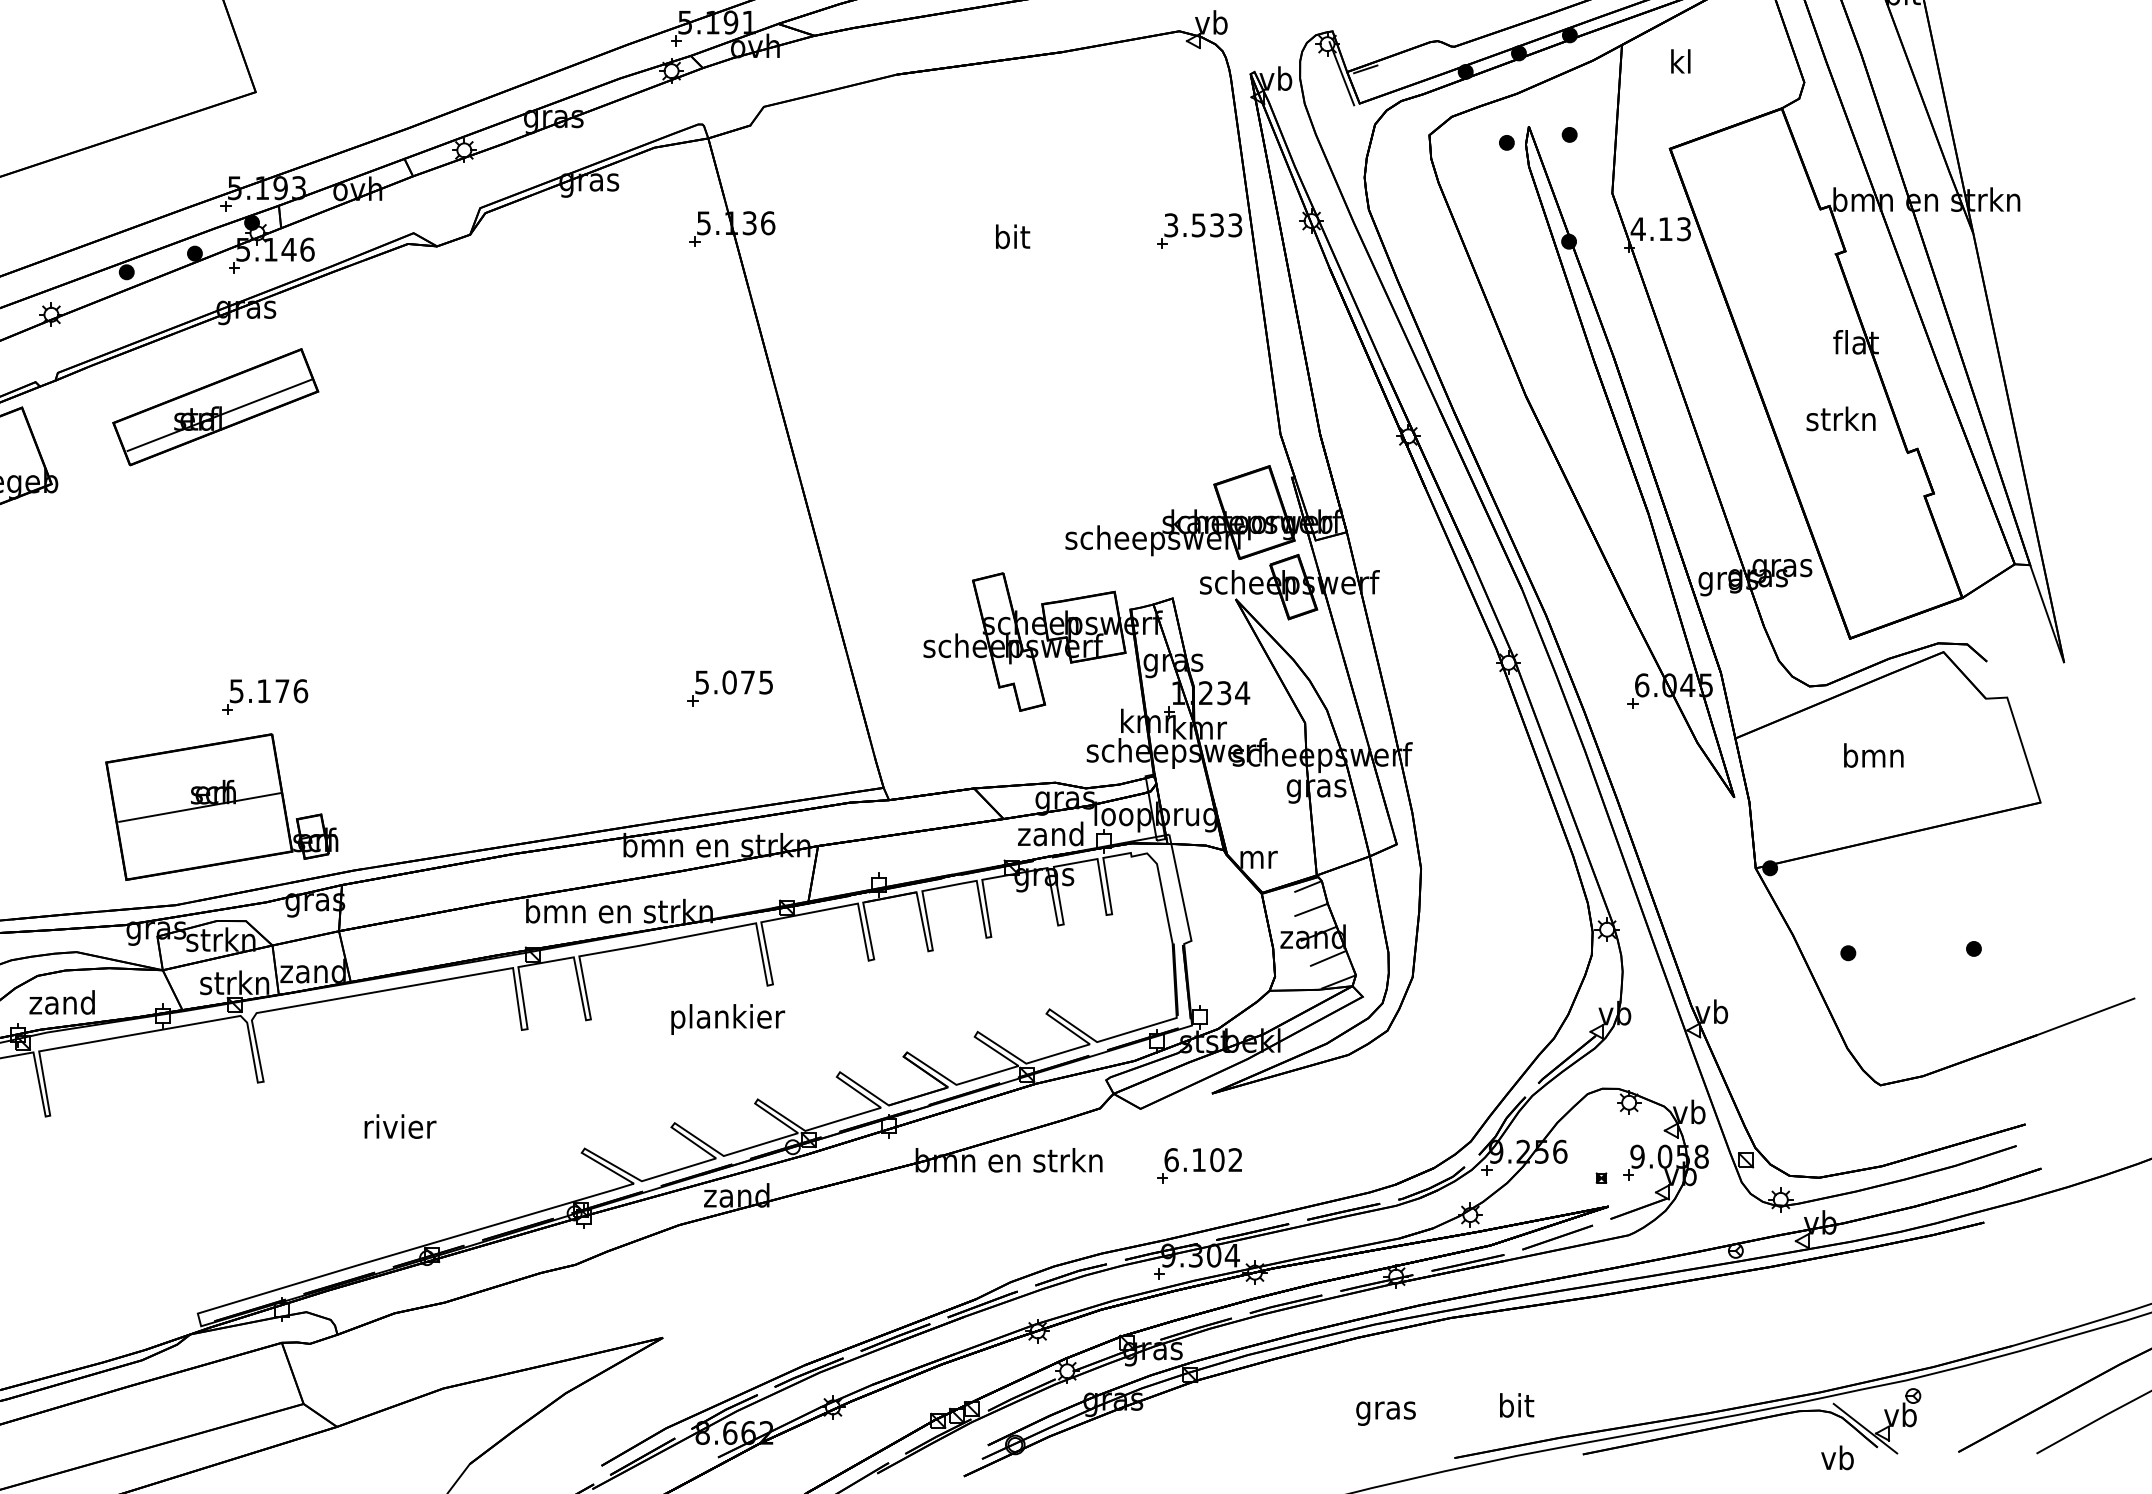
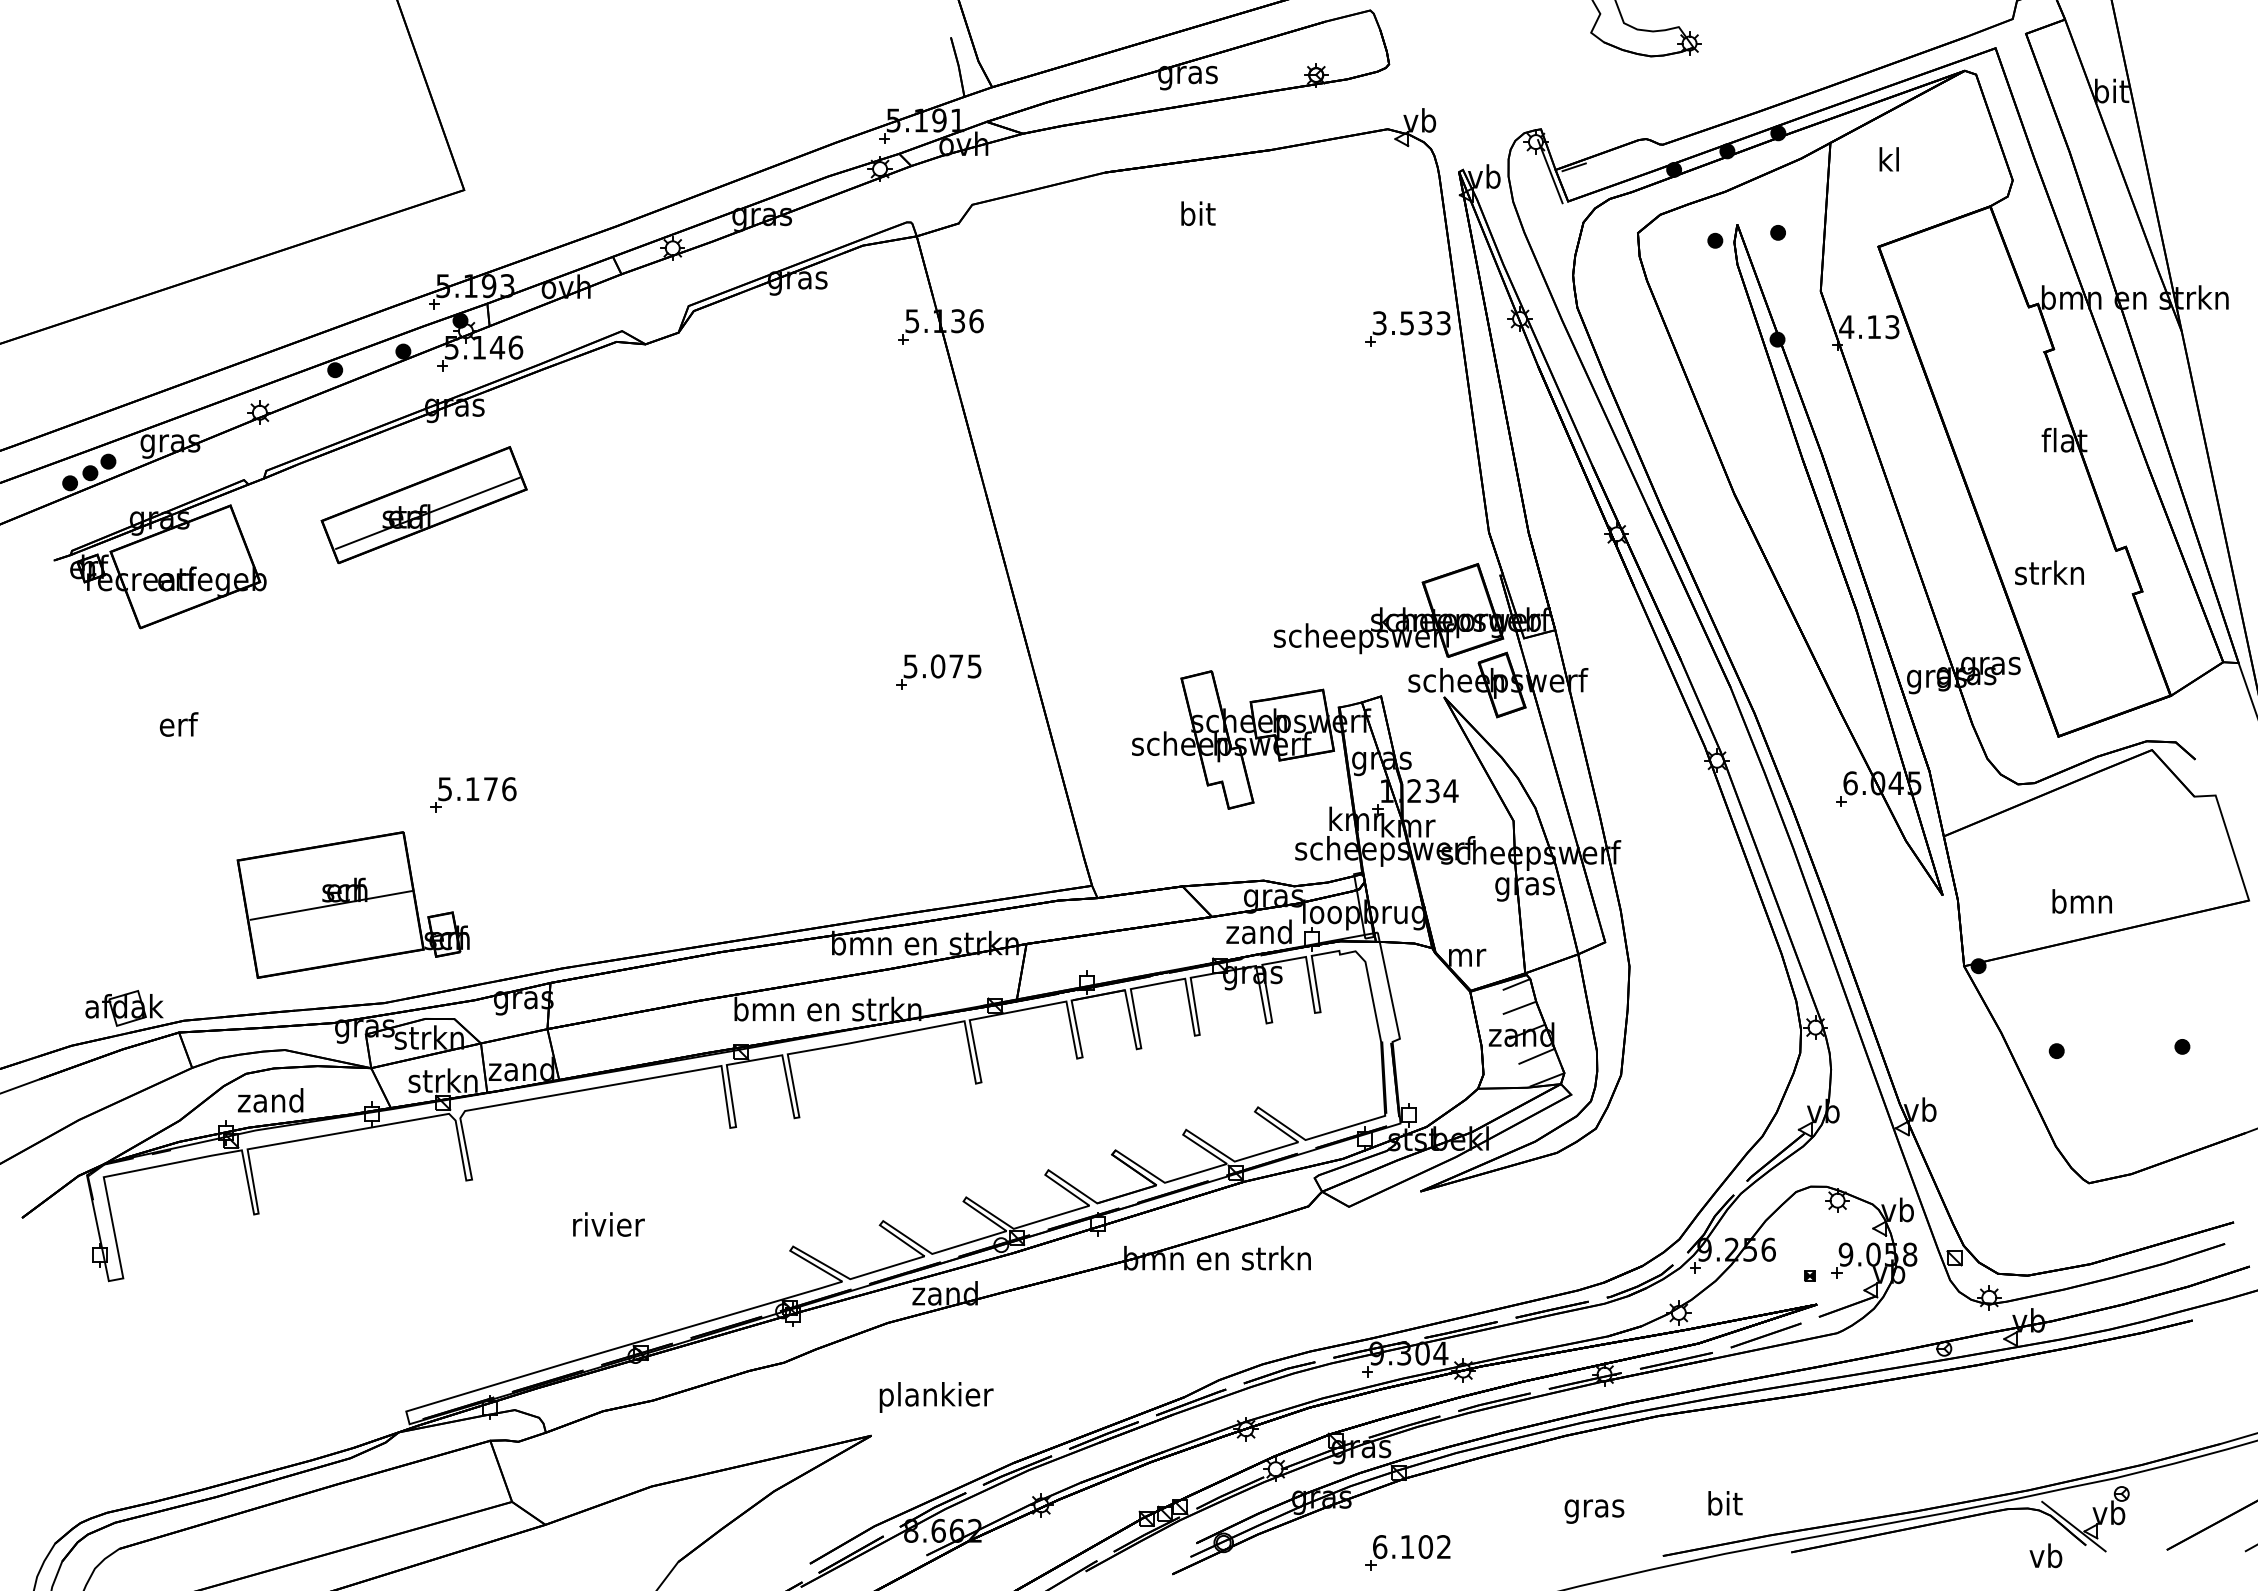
text: (1013, 236) -> (1198, 213), moved
text: (1841, 418) -> (2049, 572), moved
part: (730, 687) -> (938, 671), moved
text: (1873, 755) -> (2081, 901), moved
part: (221, 806) -> (352, 904), moved
text: (728, 1019) -> (936, 1397), moved
part: (1199, 1165) -> (1407, 1552), moved

